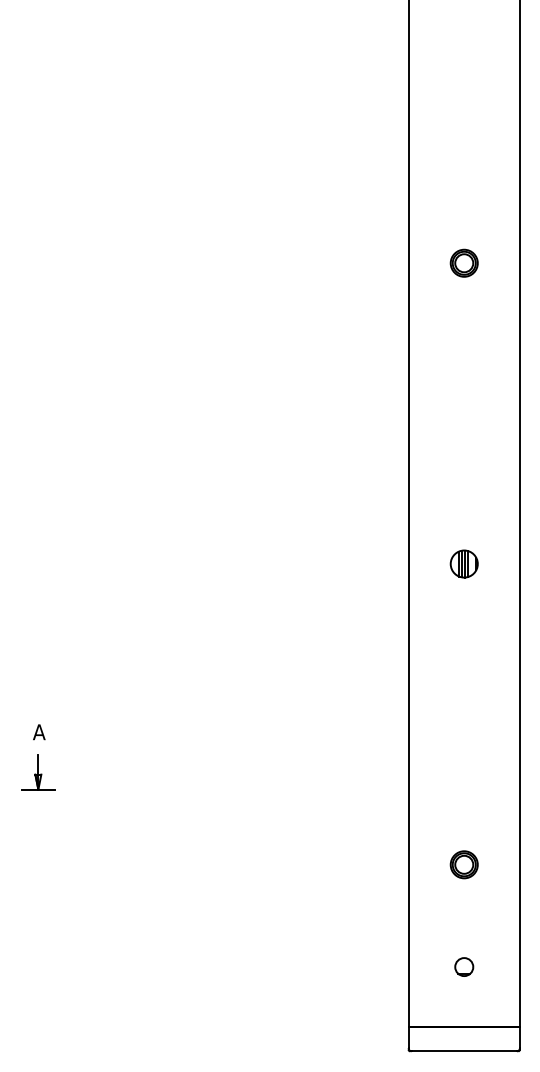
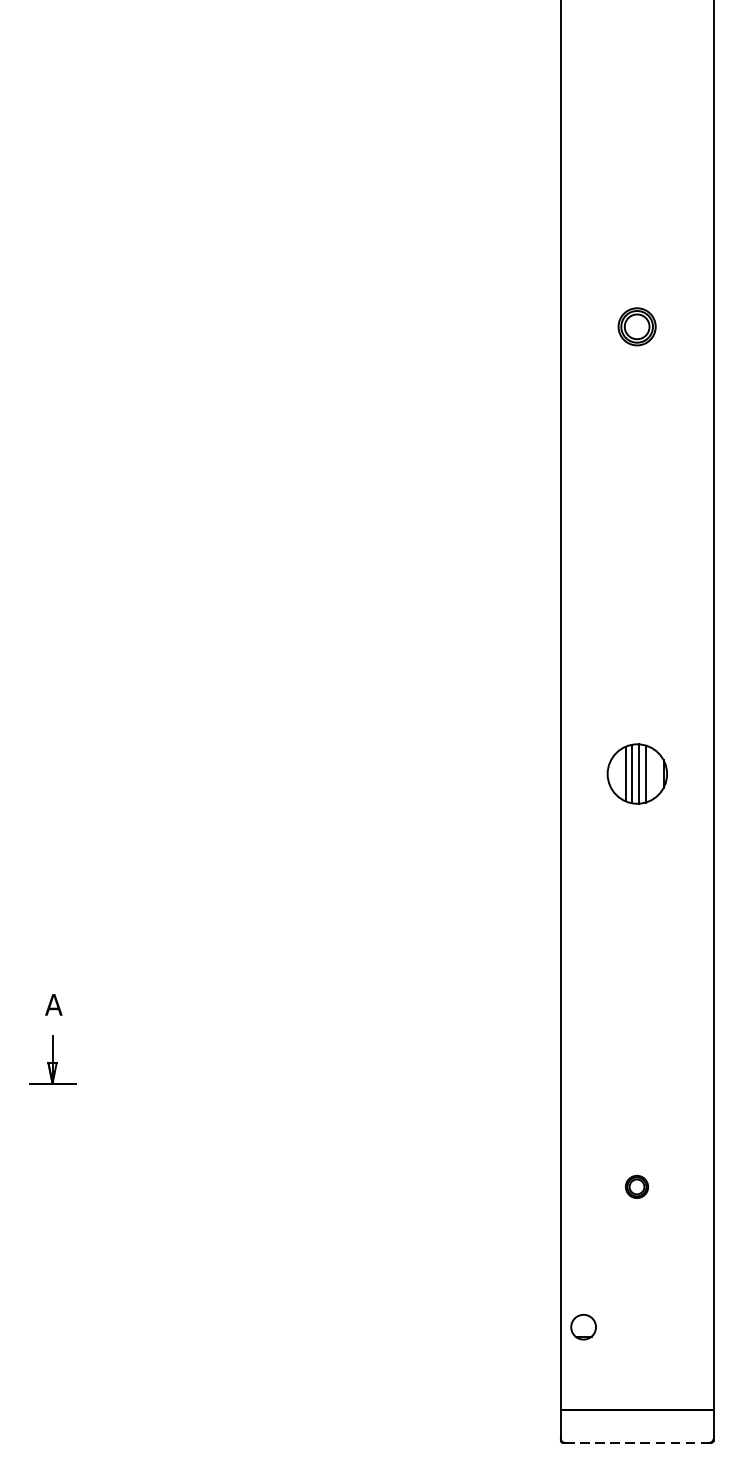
part: (463, 262) -> (636, 325), moved
part: (463, 563) -> (636, 773), size x1.6
part: (463, 864) -> (636, 1186), size x0.6
circle: (464, 966) -> (583, 1326), moved
line: (464, 1051) -> (637, 1443), solid -> dashed

